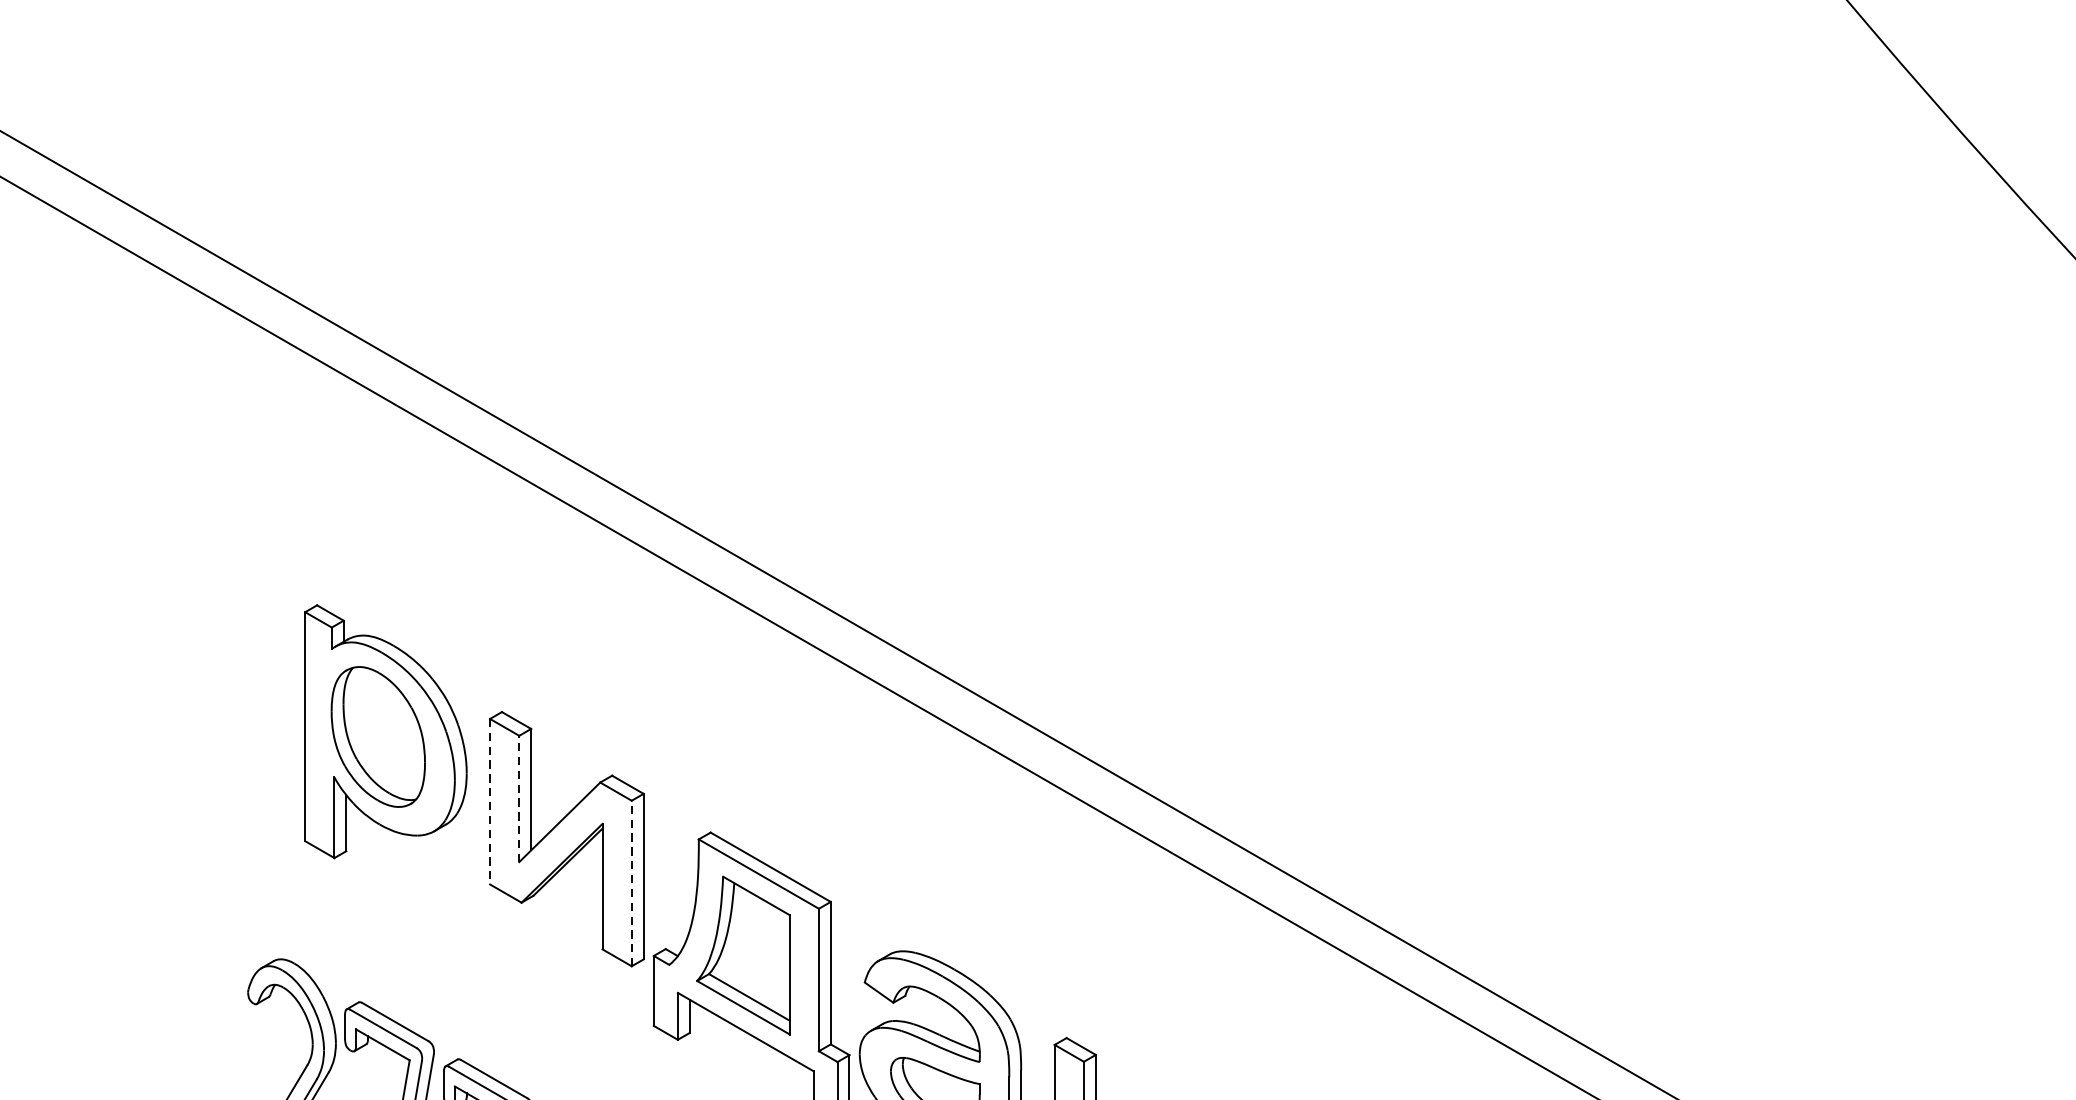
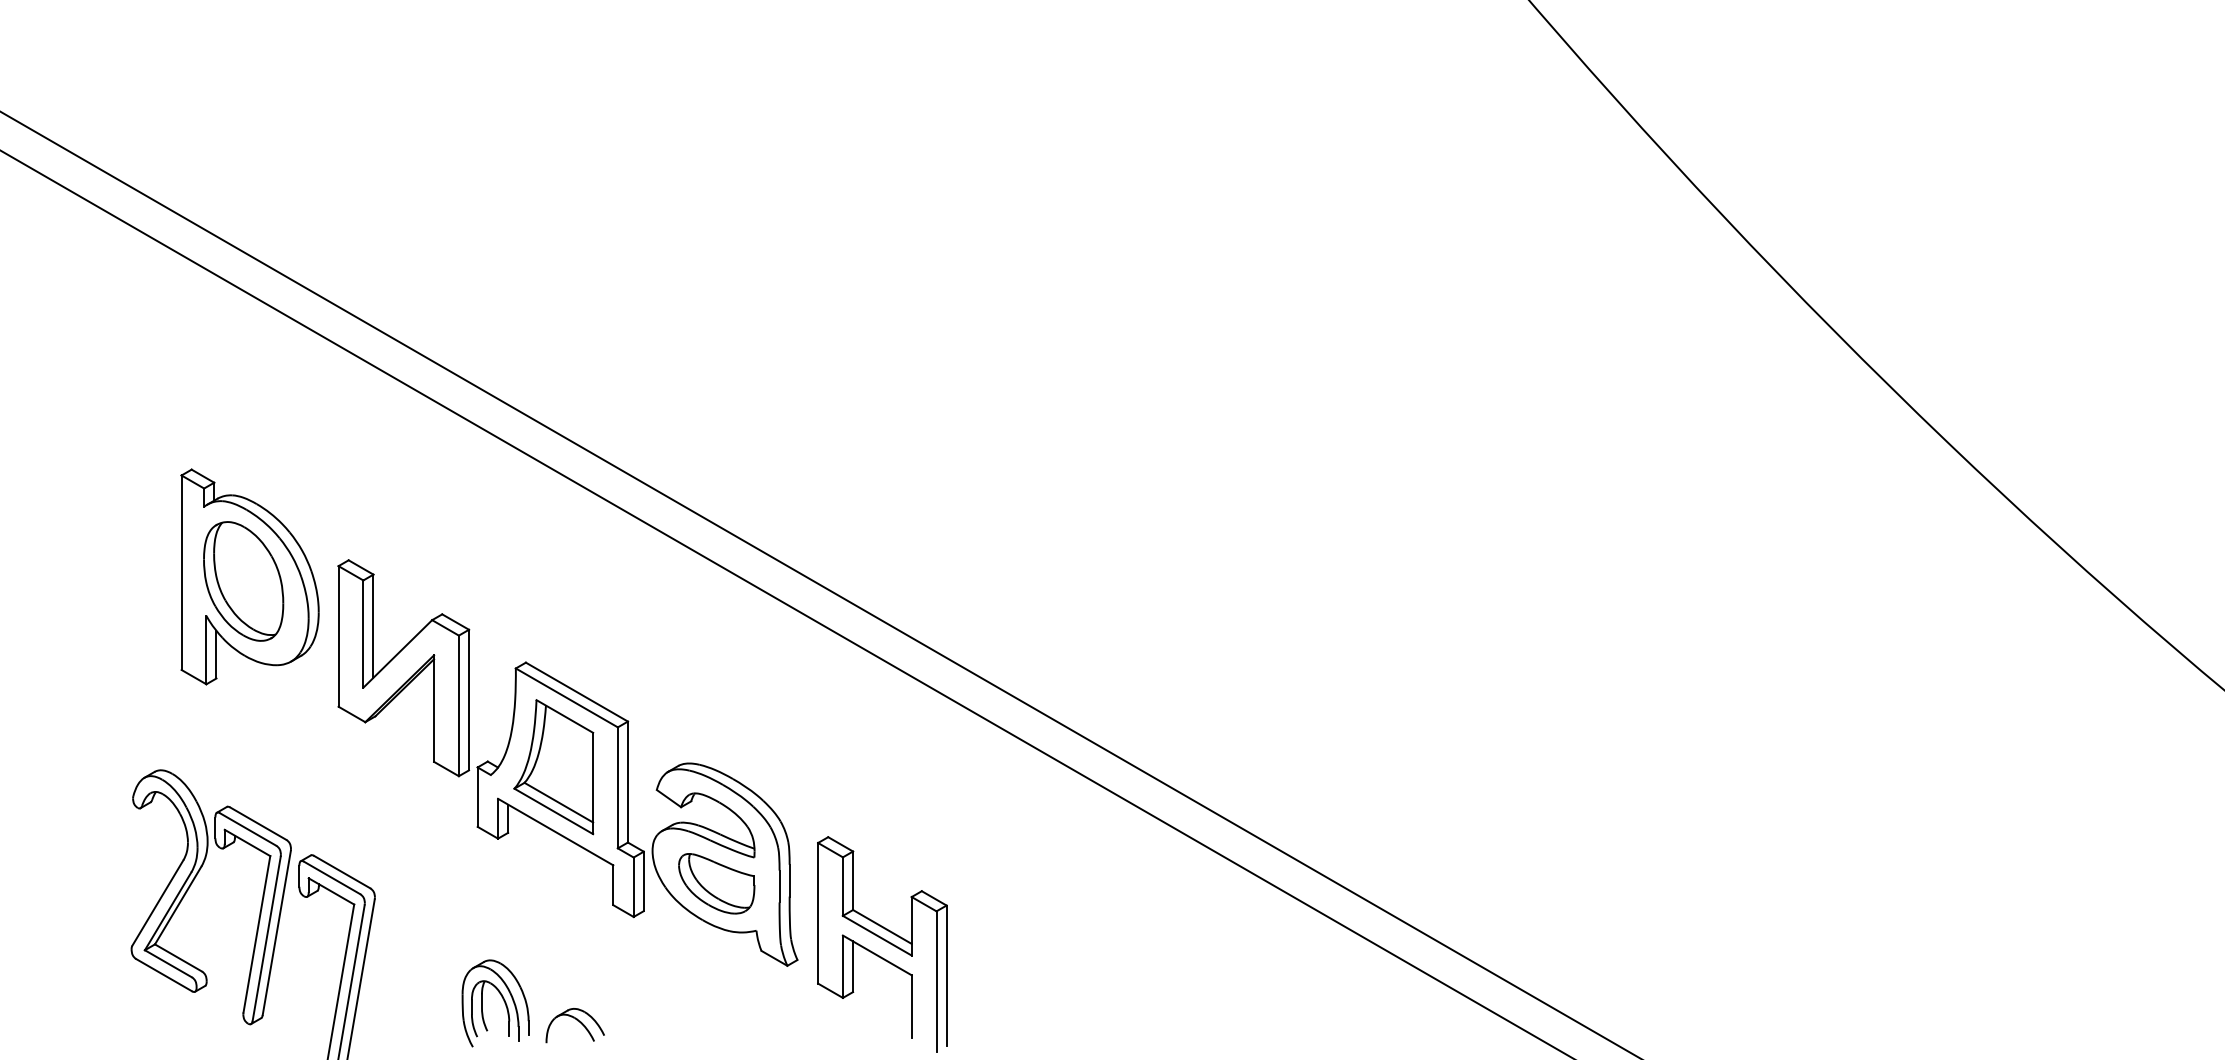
line: (519, 799) -> (363, 634), dashed -> solid
line: (489, 801) -> (338, 636), dashed -> solid
line: (631, 883) -> (458, 705), dashed -> solid

